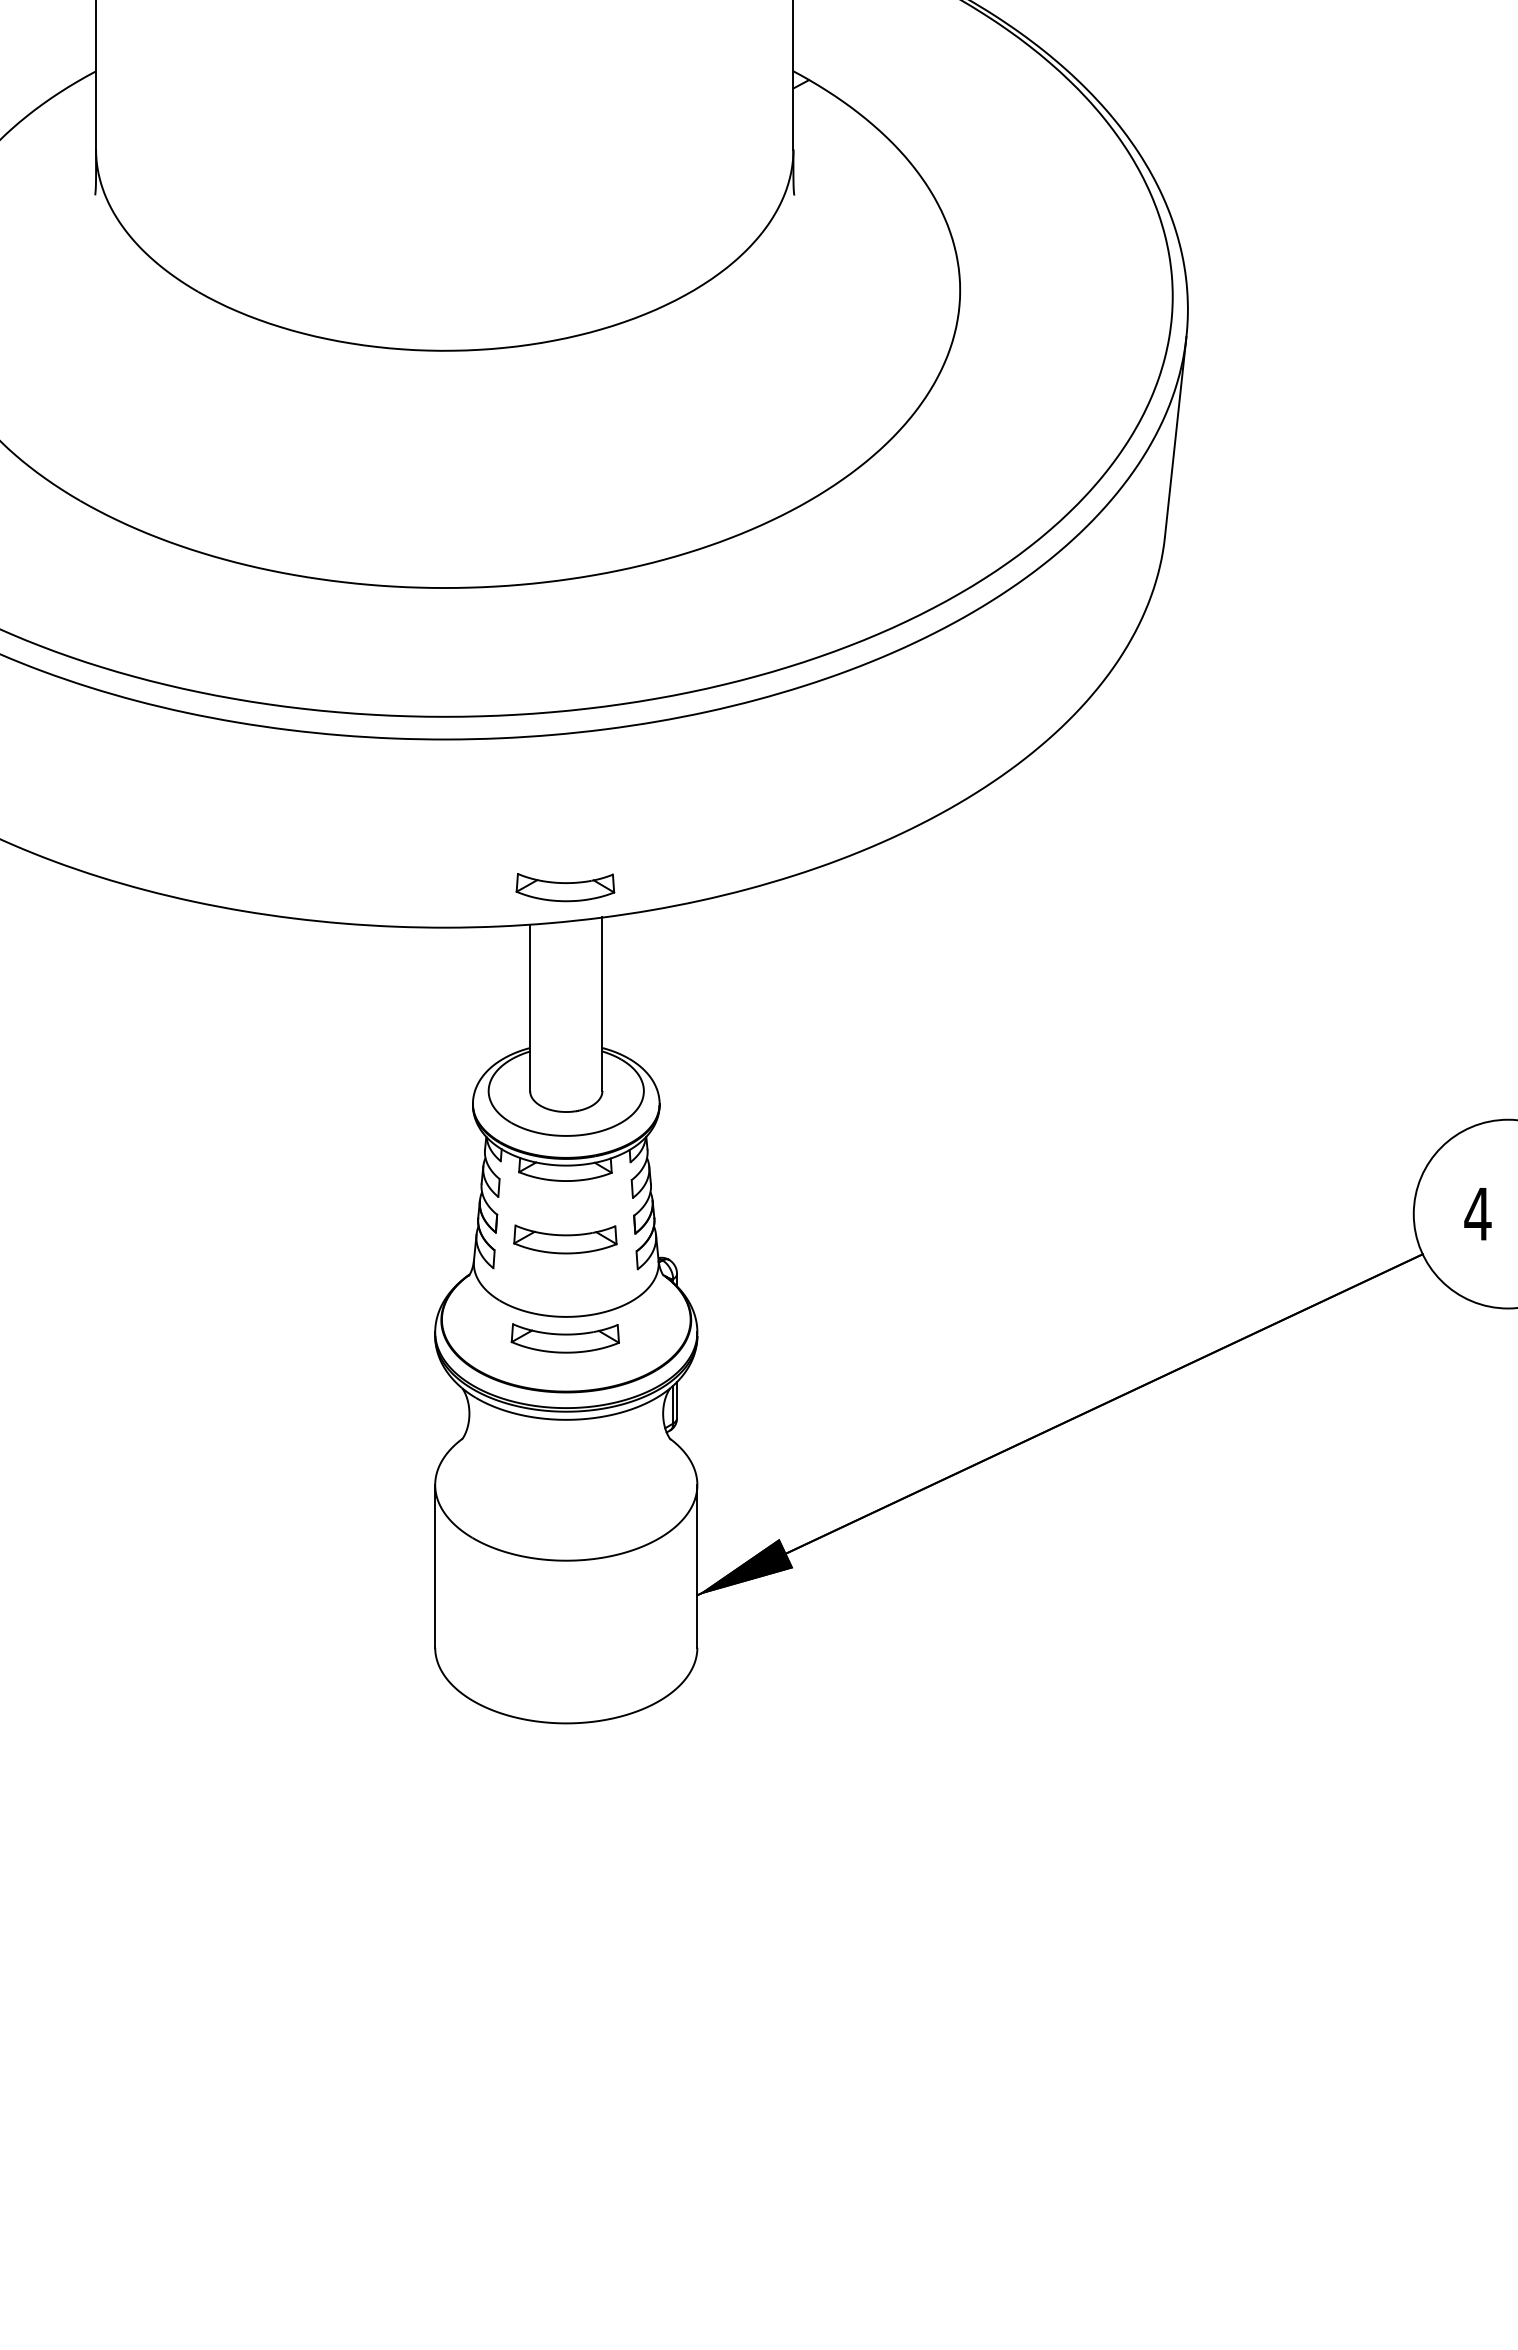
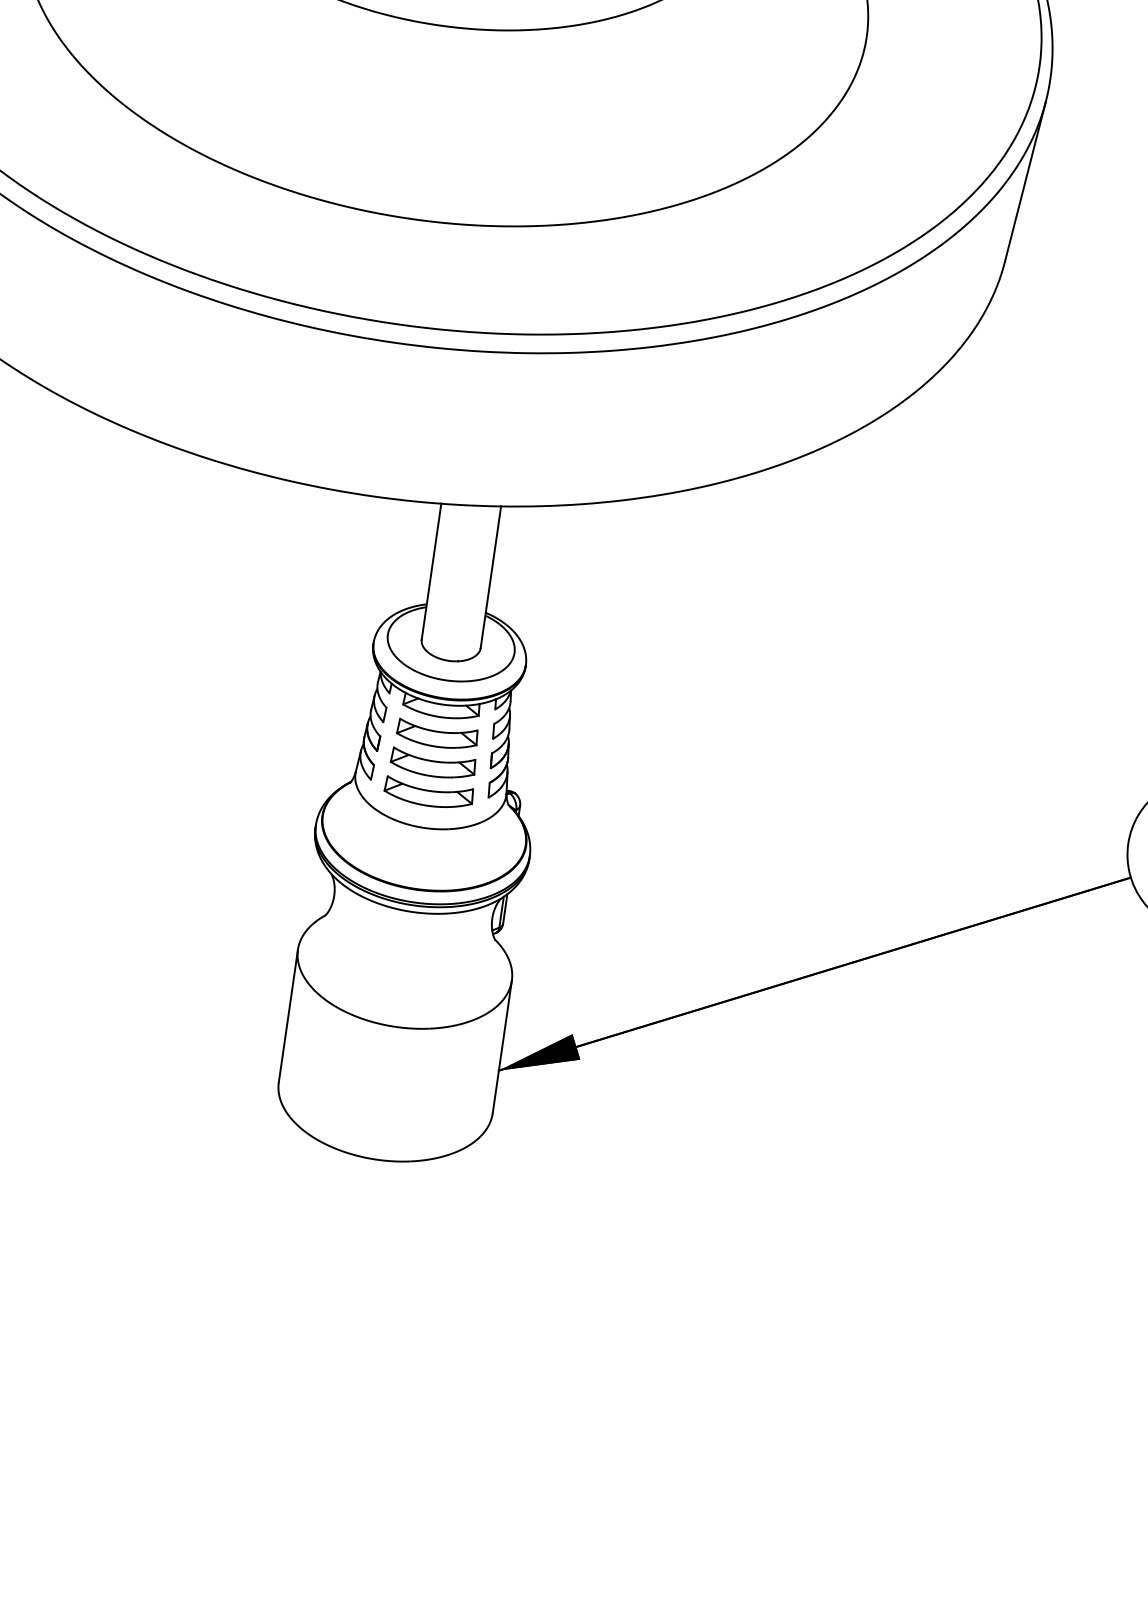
part: (565, 887) -> (437, 735), moved
part: (564, 1338) -> (428, 794), moved

